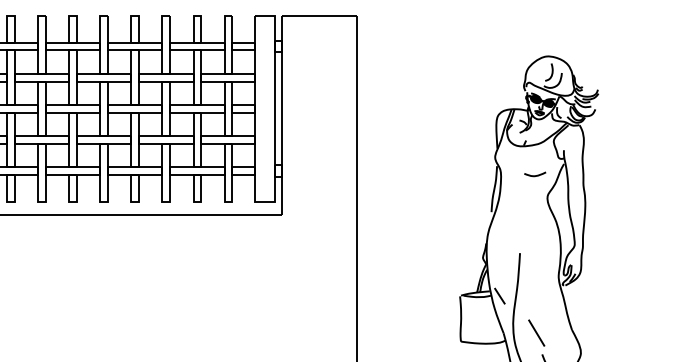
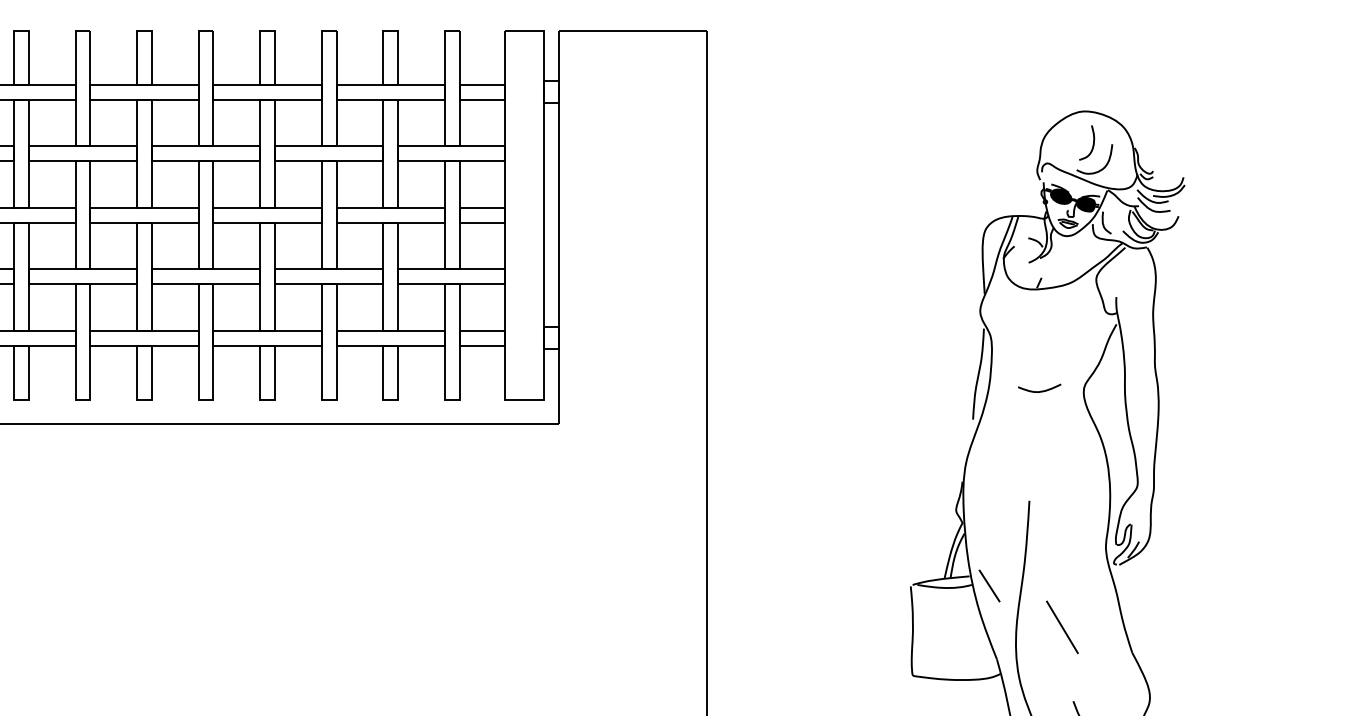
curve: (535, 175) -> (1040, 390), moved
line: (536, 332) -> (1062, 626), moved

